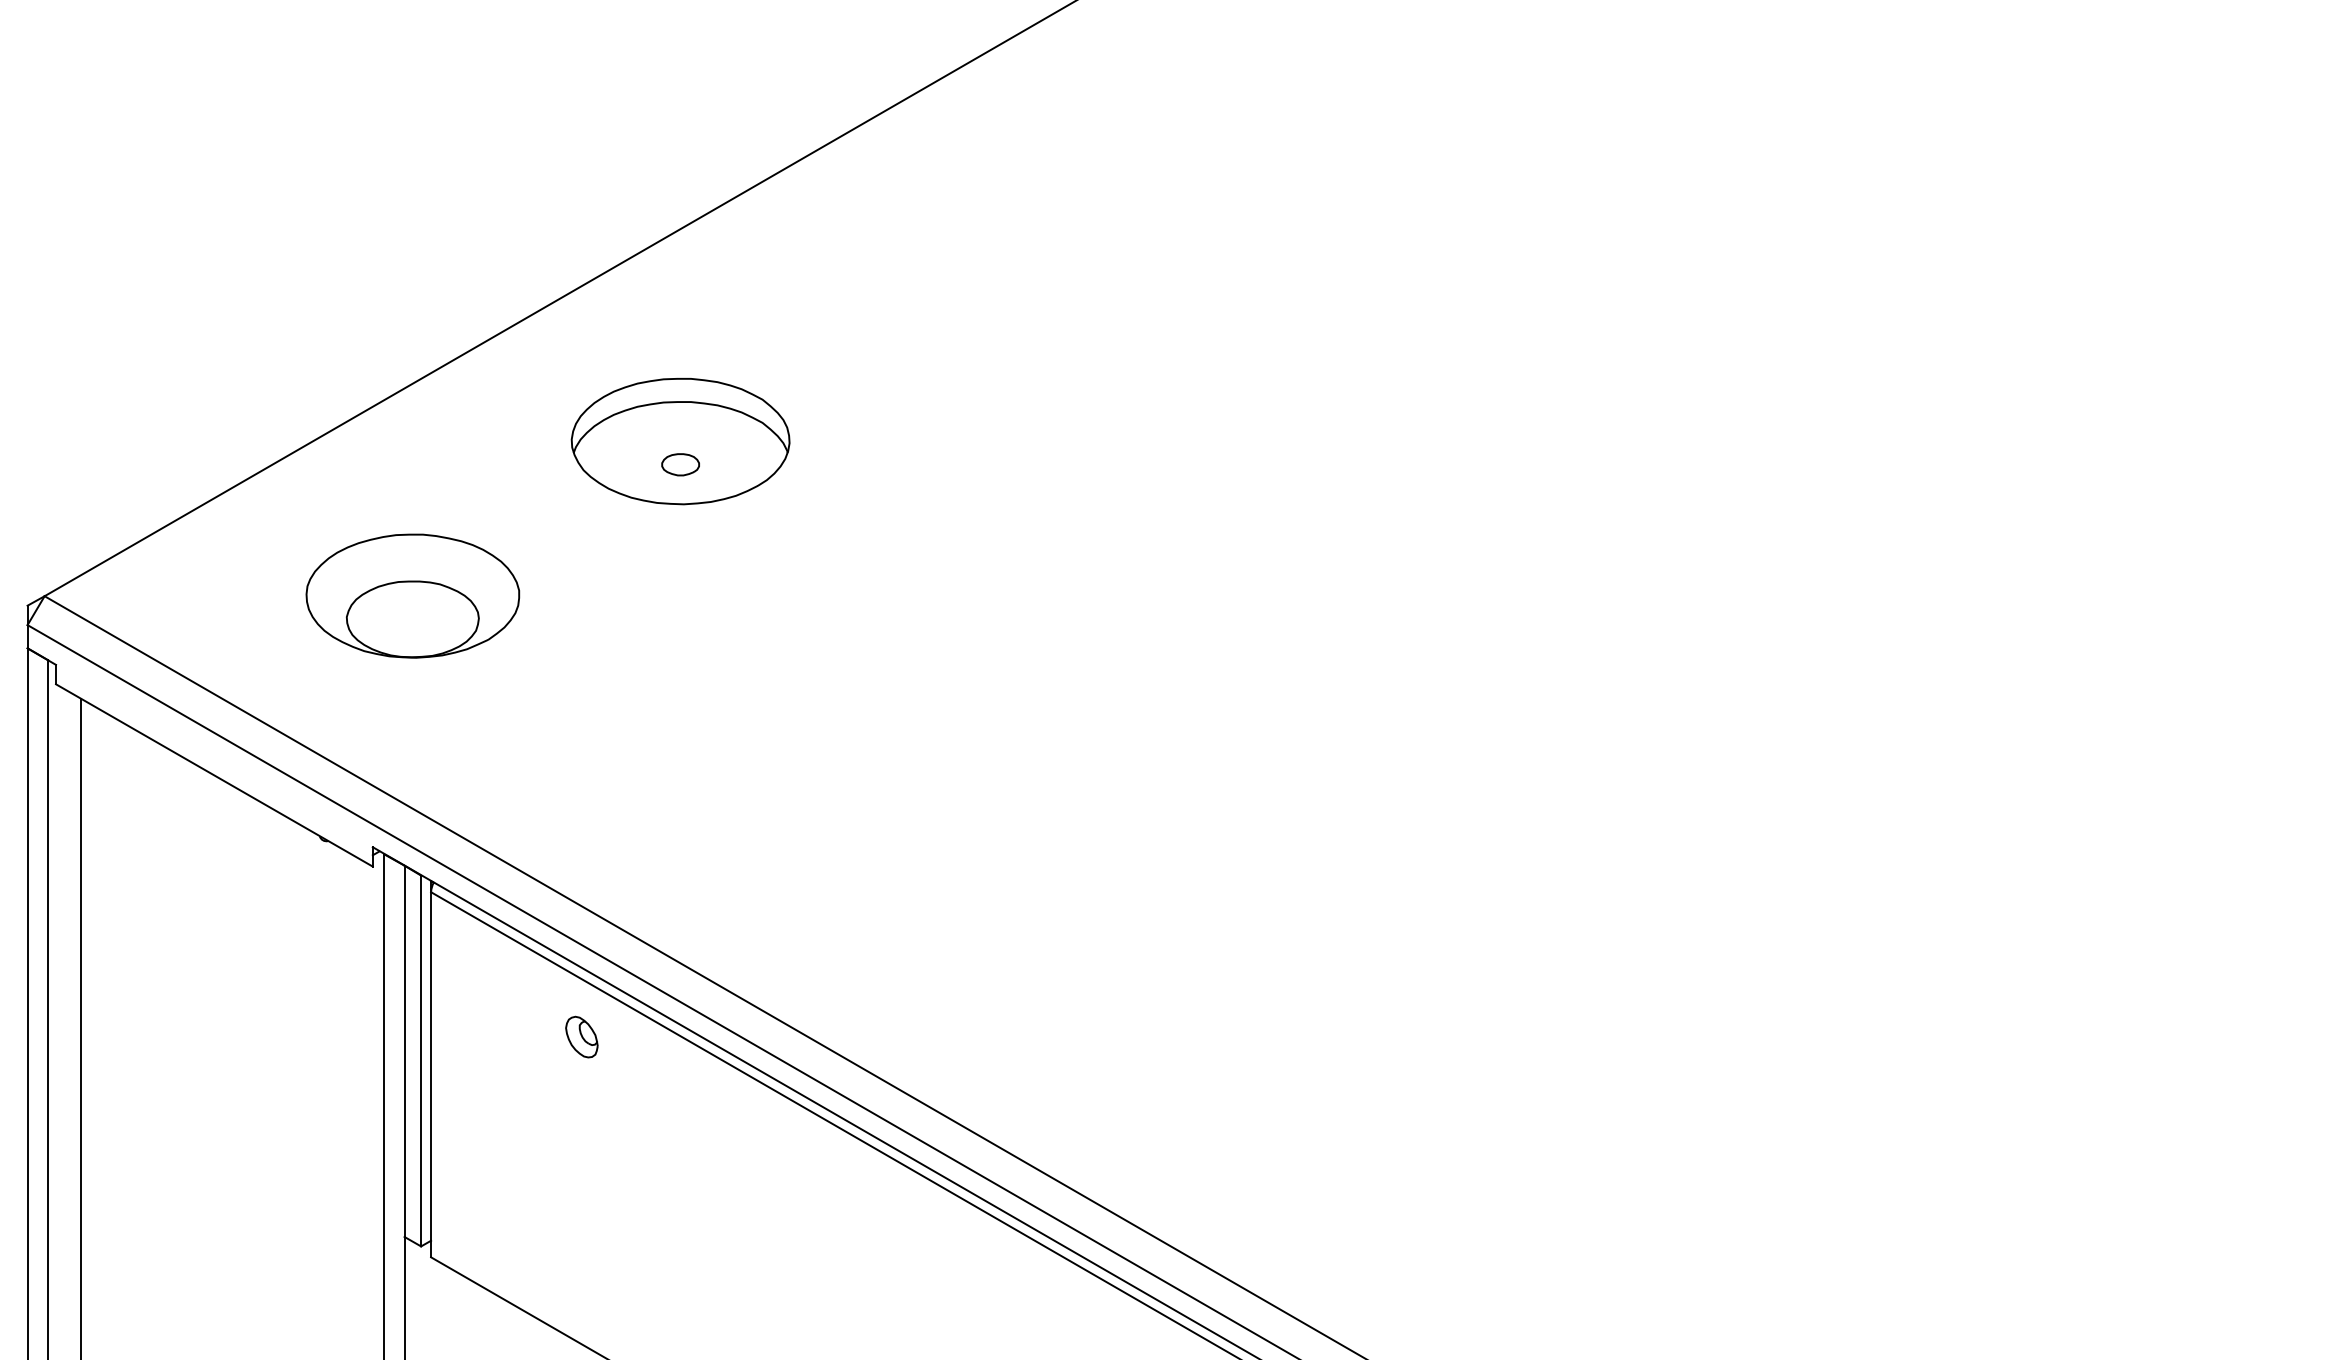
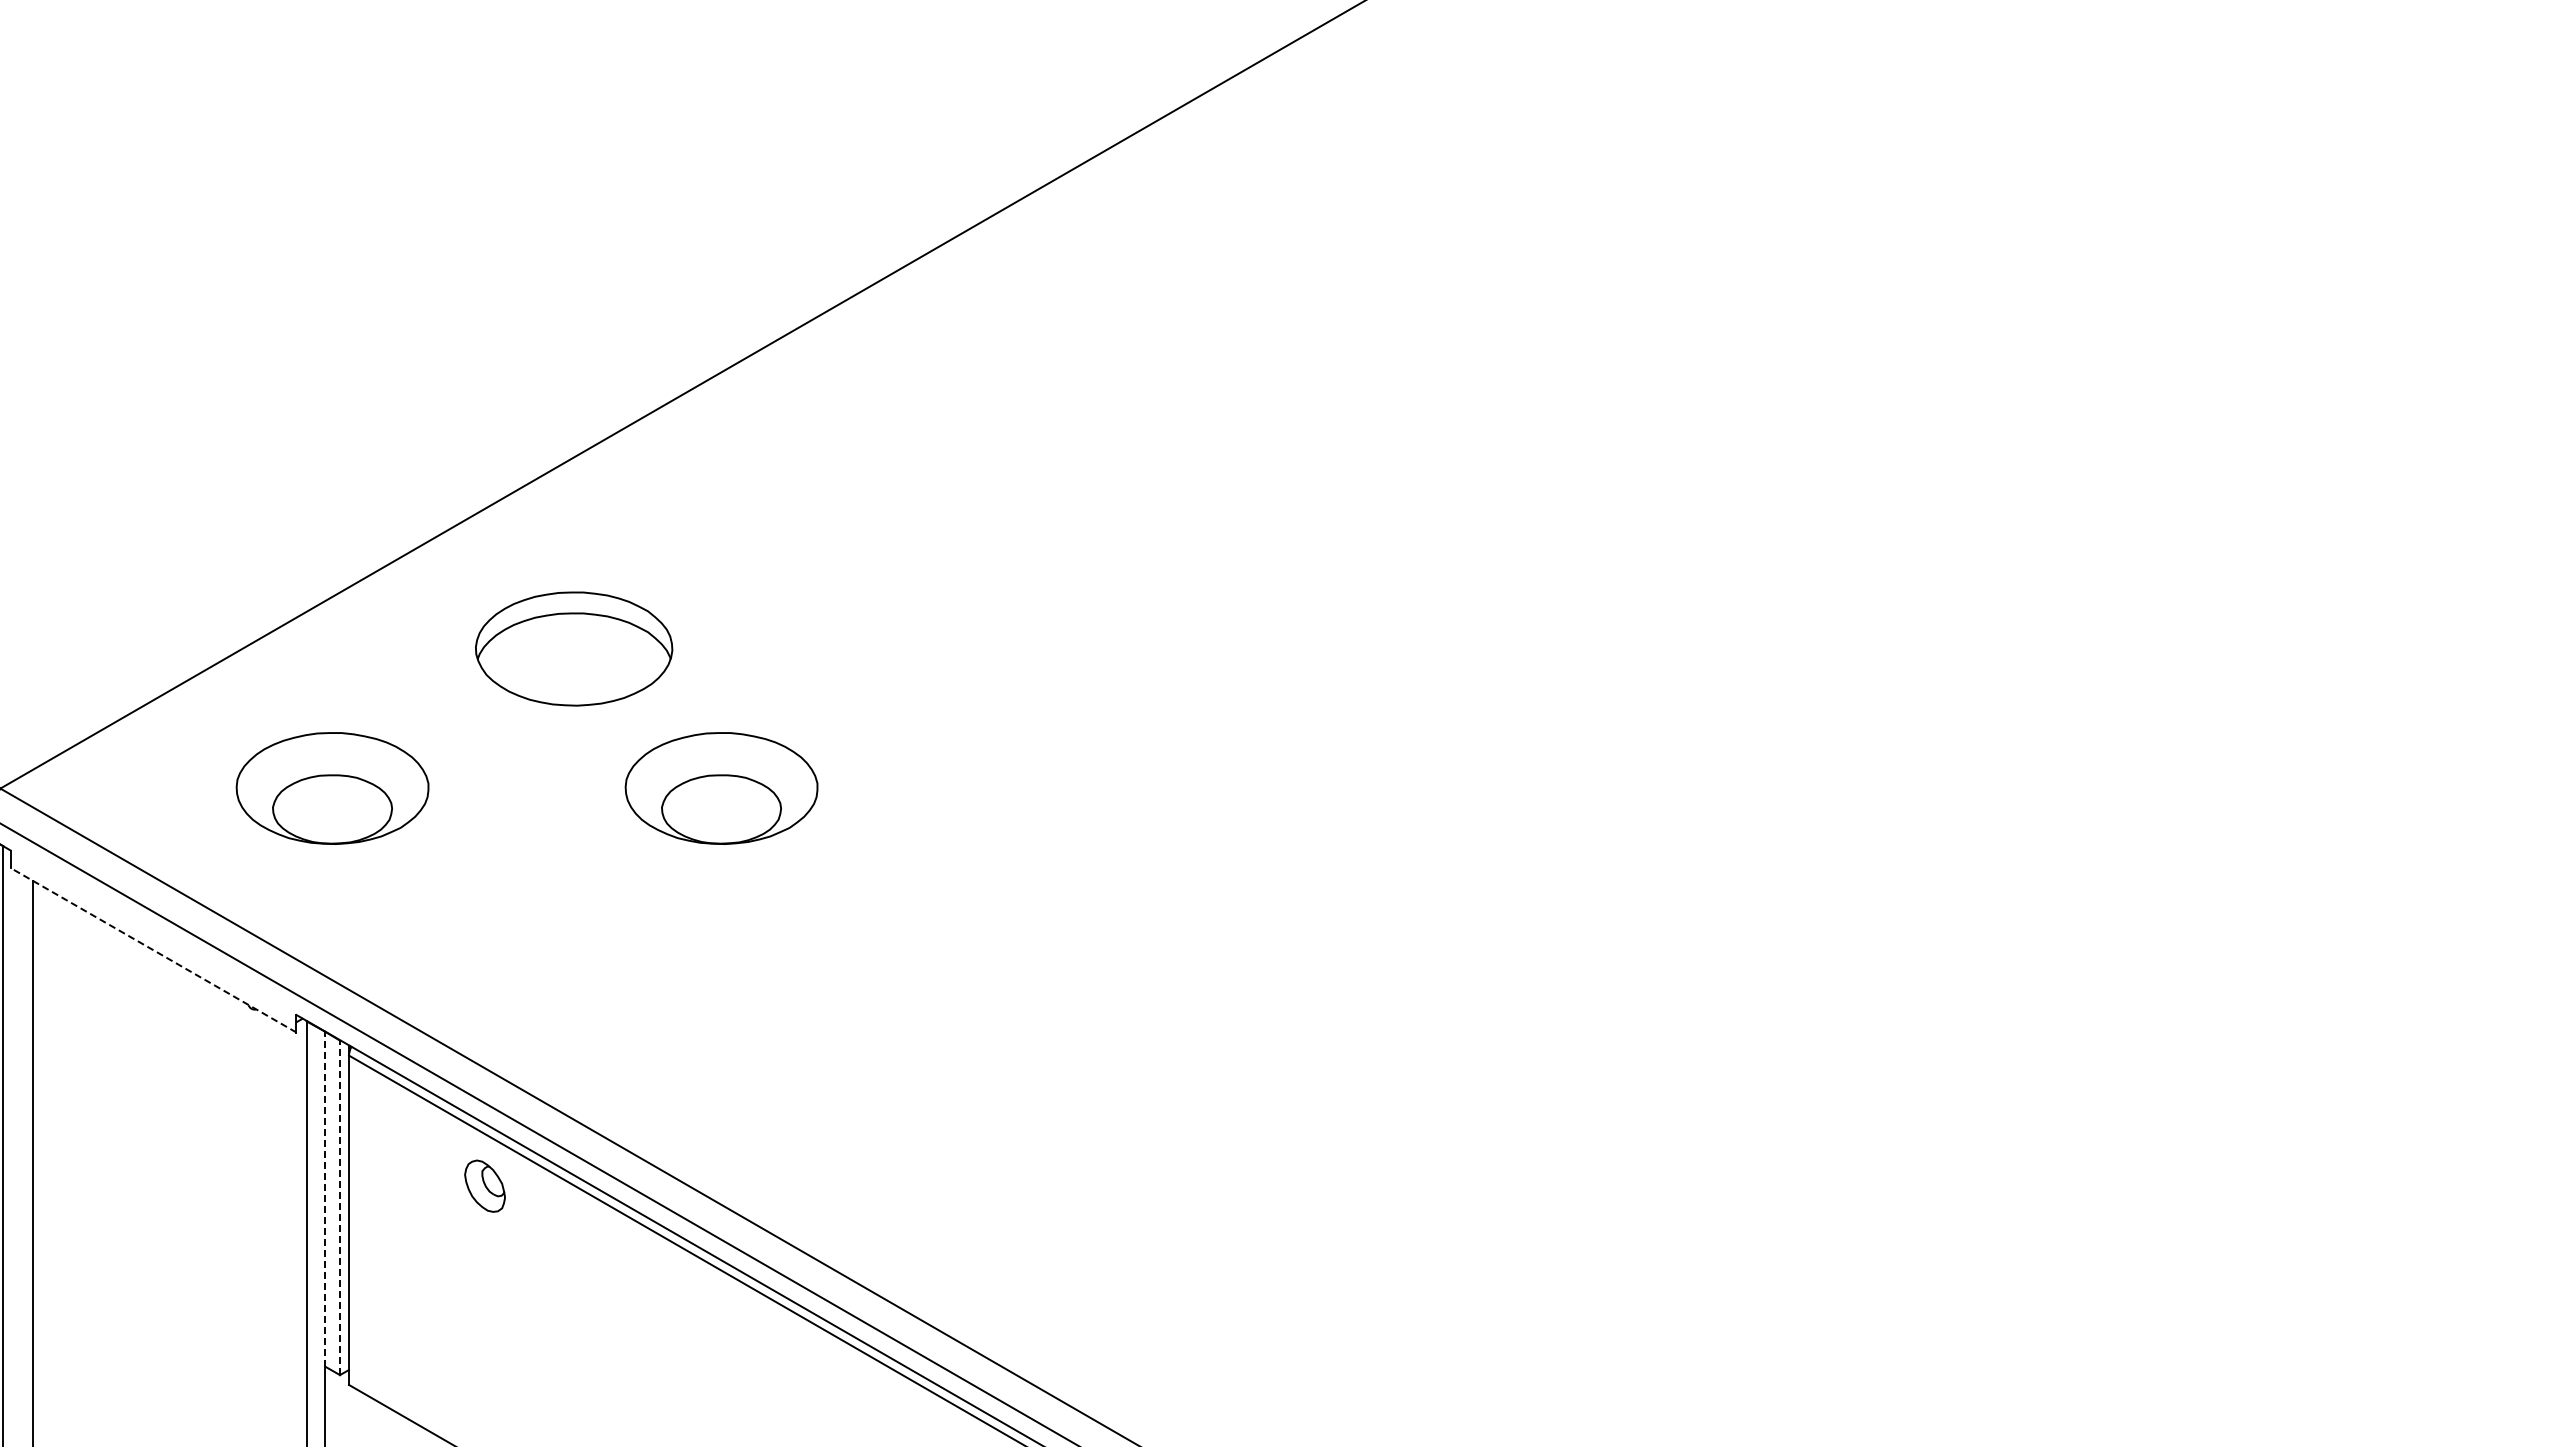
part: (679, 464) -> (573, 669), removed
part: (844, 596) -> (721, 788), added
line: (214, 775) -> (153, 950), solid -> dashed
part: (581, 1037) -> (484, 1186), size x1.4
line: (405, 1050) -> (325, 1198), solid -> dashed
line: (421, 1060) -> (340, 1207), solid -> dashed

